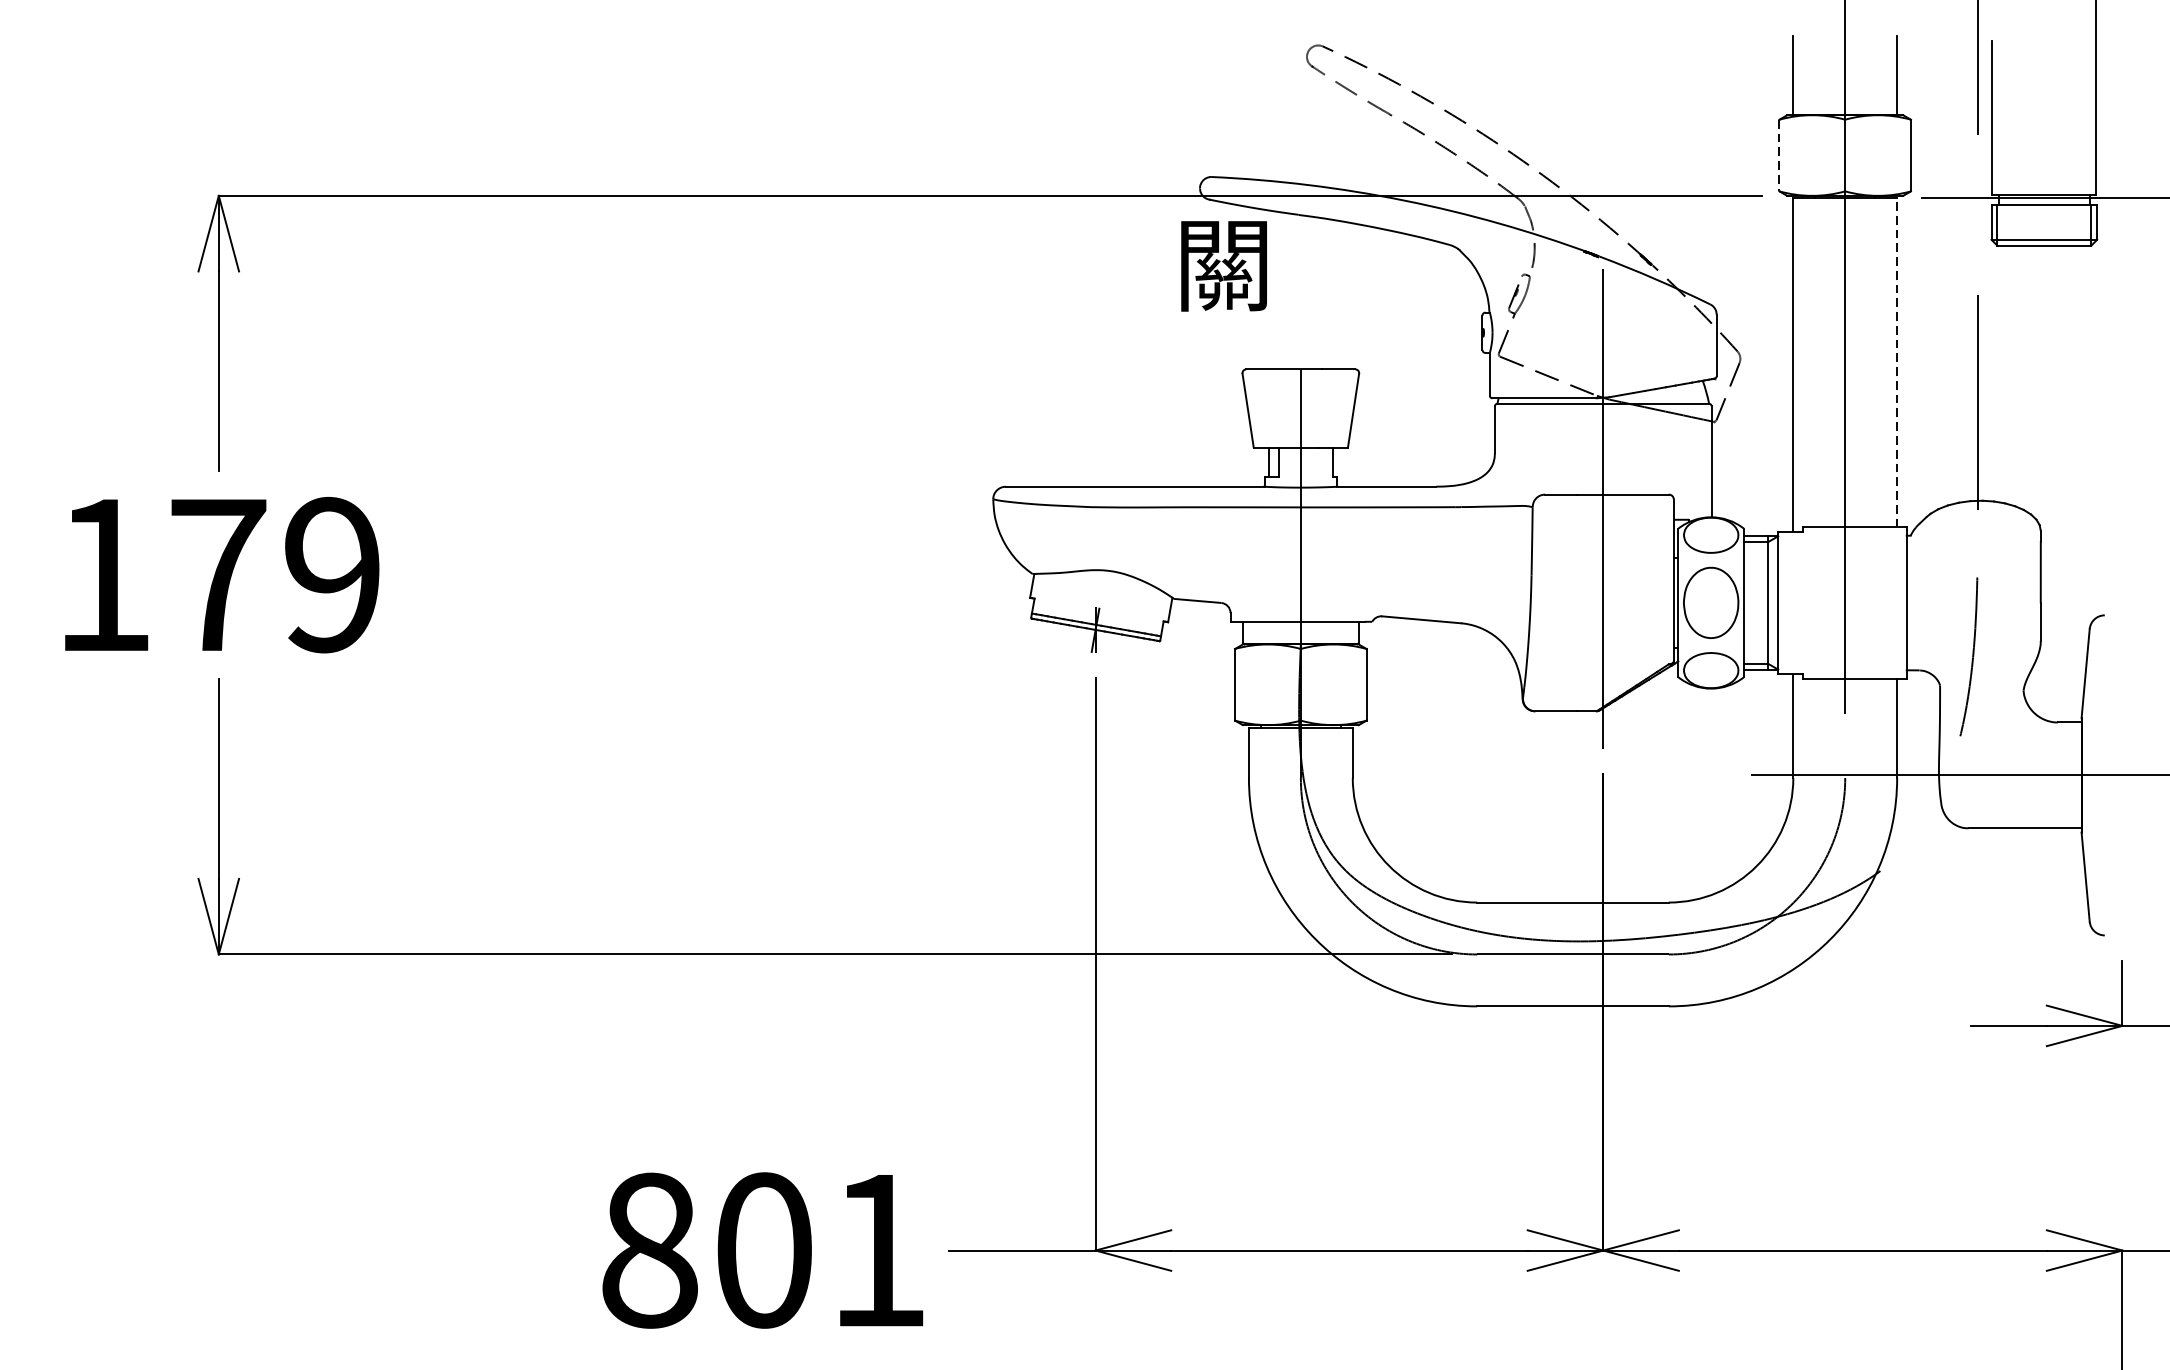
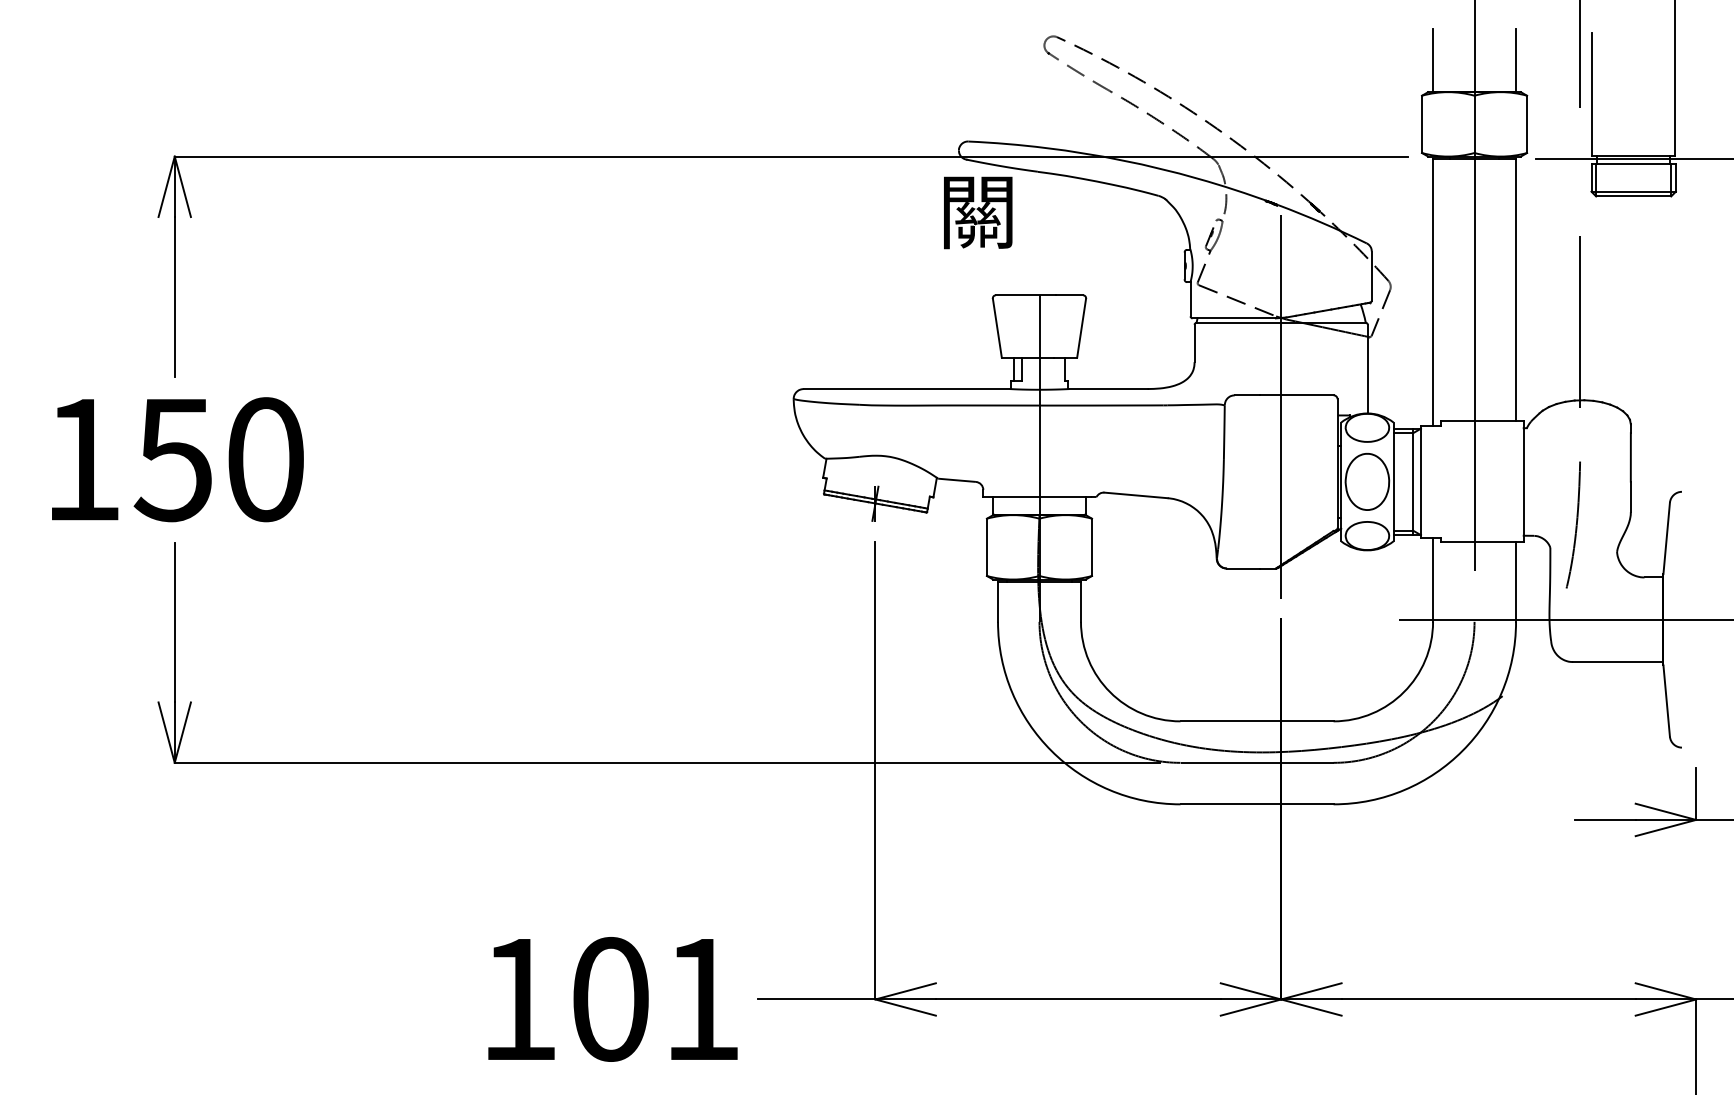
line: (1778, 155) -> (1421, 124), dashed -> solid
line: (1897, 362) -> (1516, 289), dashed -> solid
text: (273, 574) -> (218, 459), 179 -> 150
text: (650, 1250) -> (519, 999), 801 -> 101

